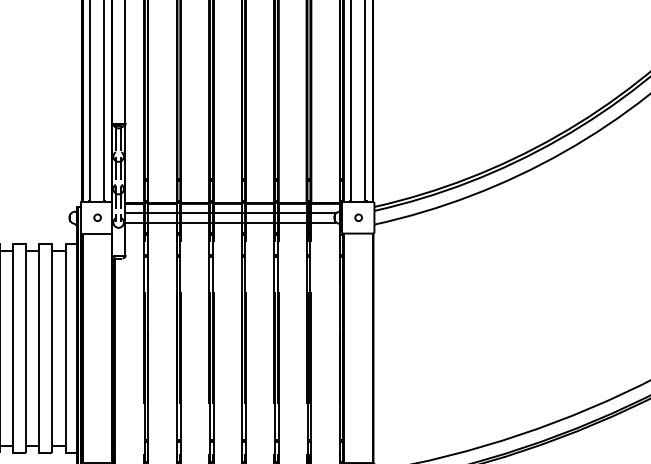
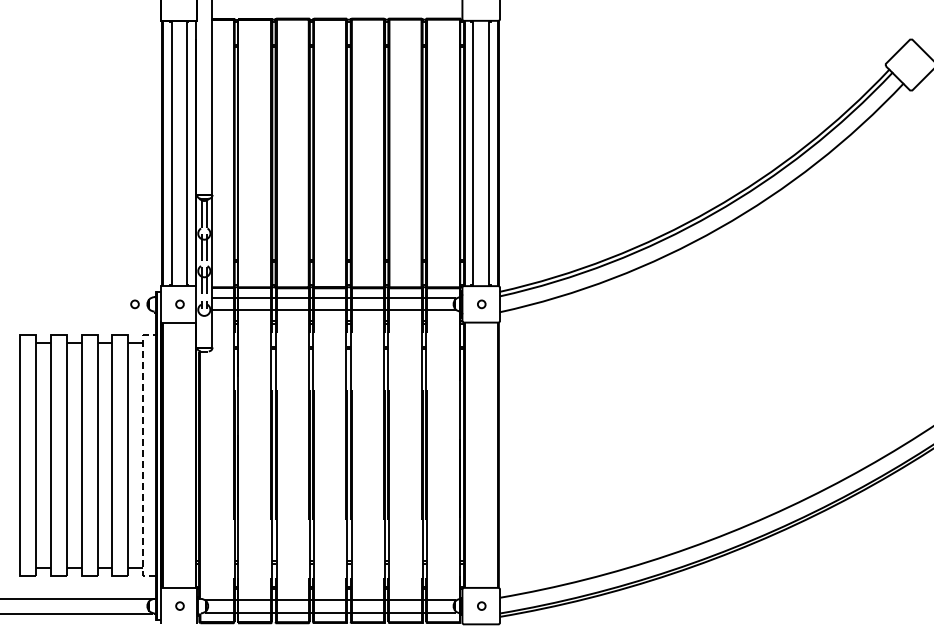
circle: (58, 217) -> (134, 304), added
line: (65, 347) -> (142, 454), solid -> dashed

